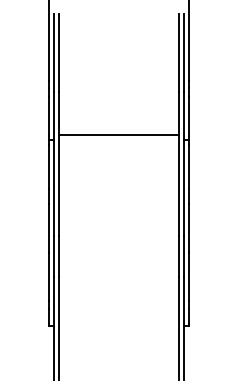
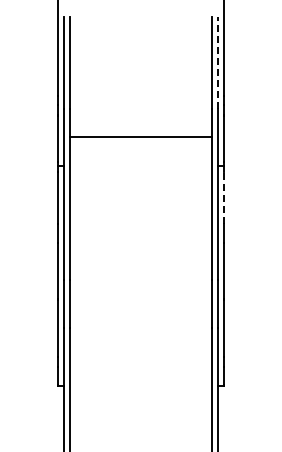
line: (183, 52) -> (217, 62), solid -> dashed
line: (118, 134) -> (140, 136), moved
line: (188, 166) -> (223, 197), solid -> dashed

